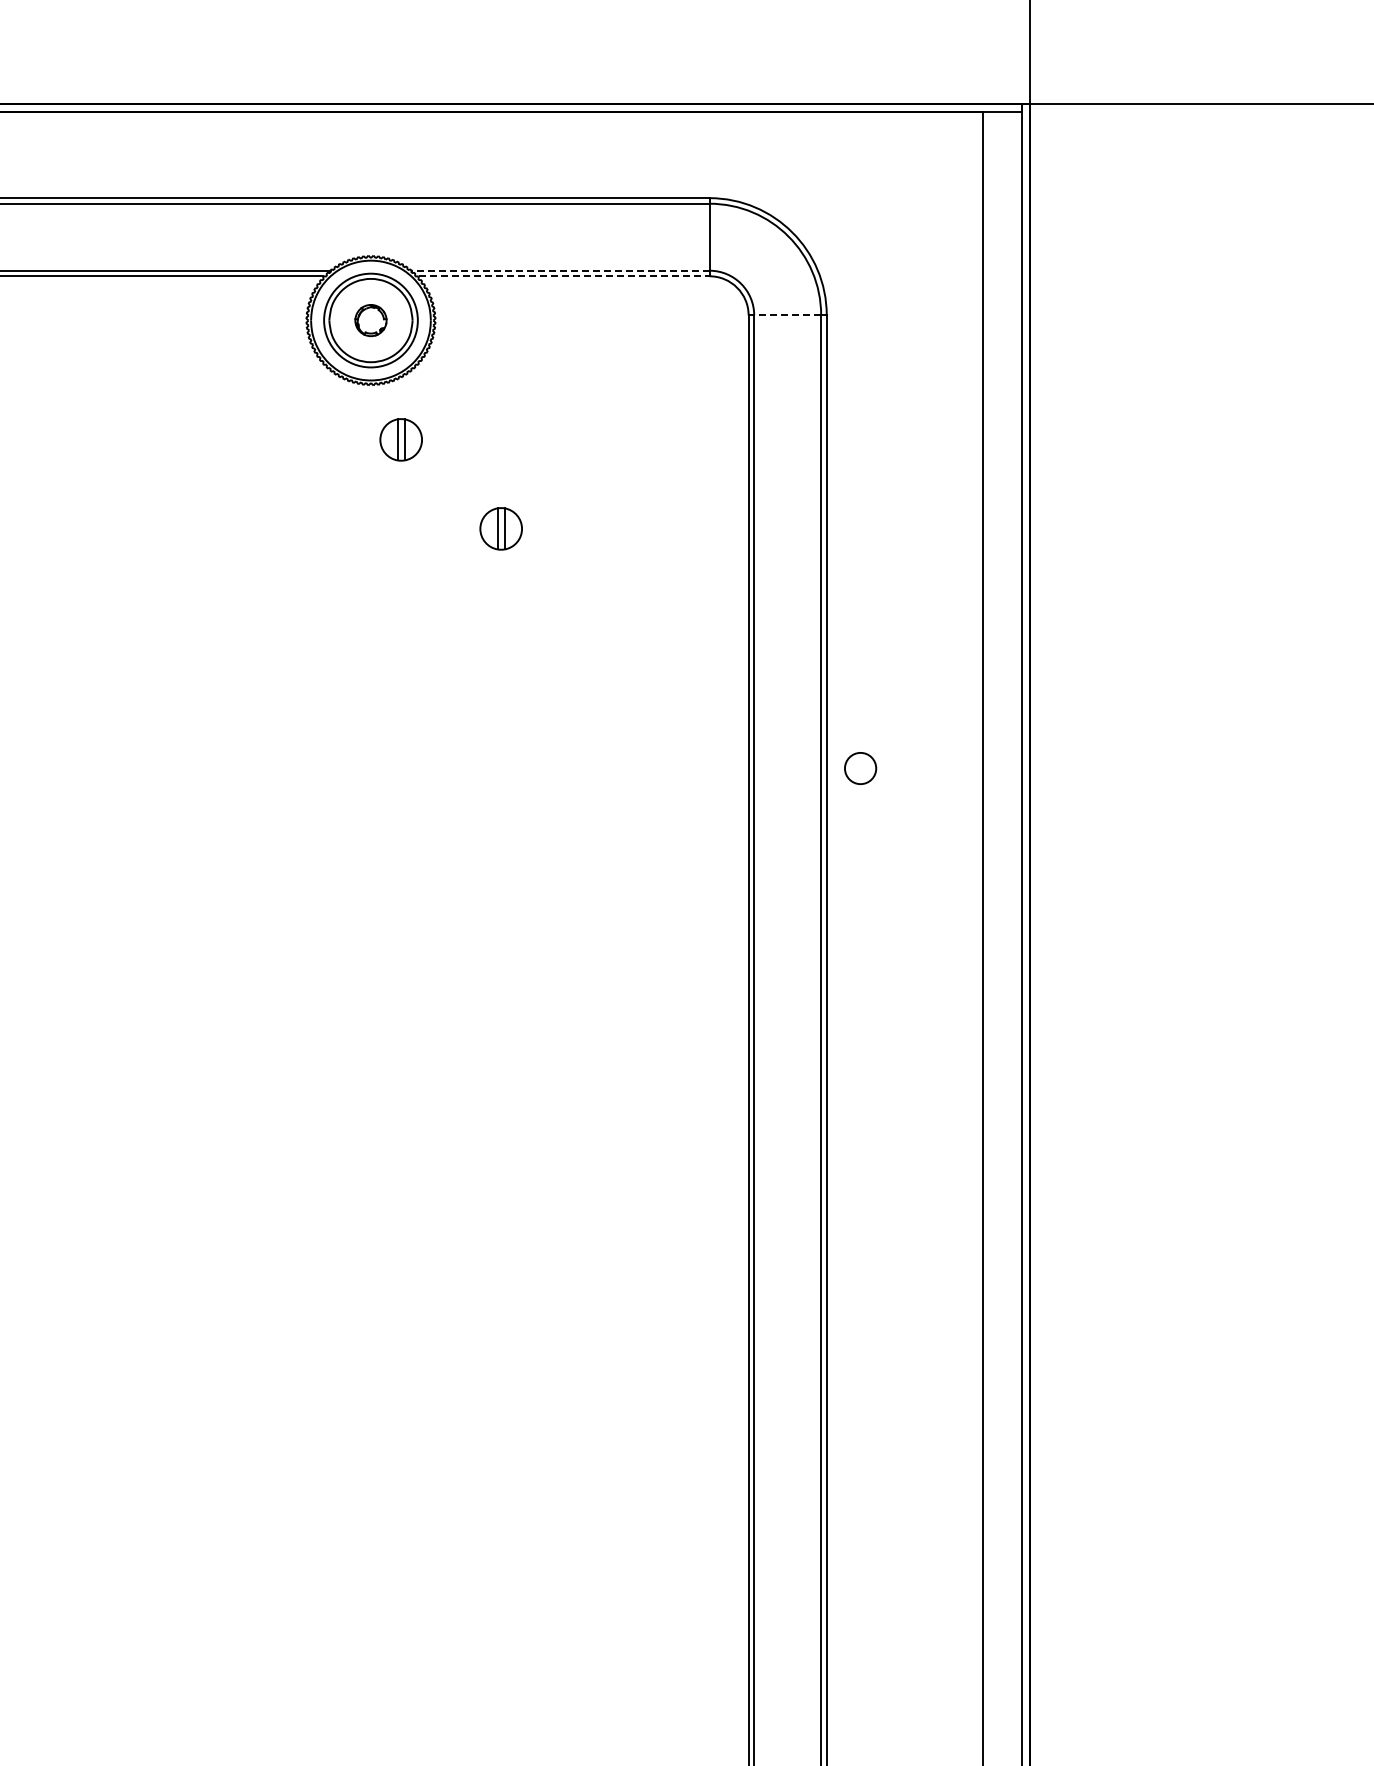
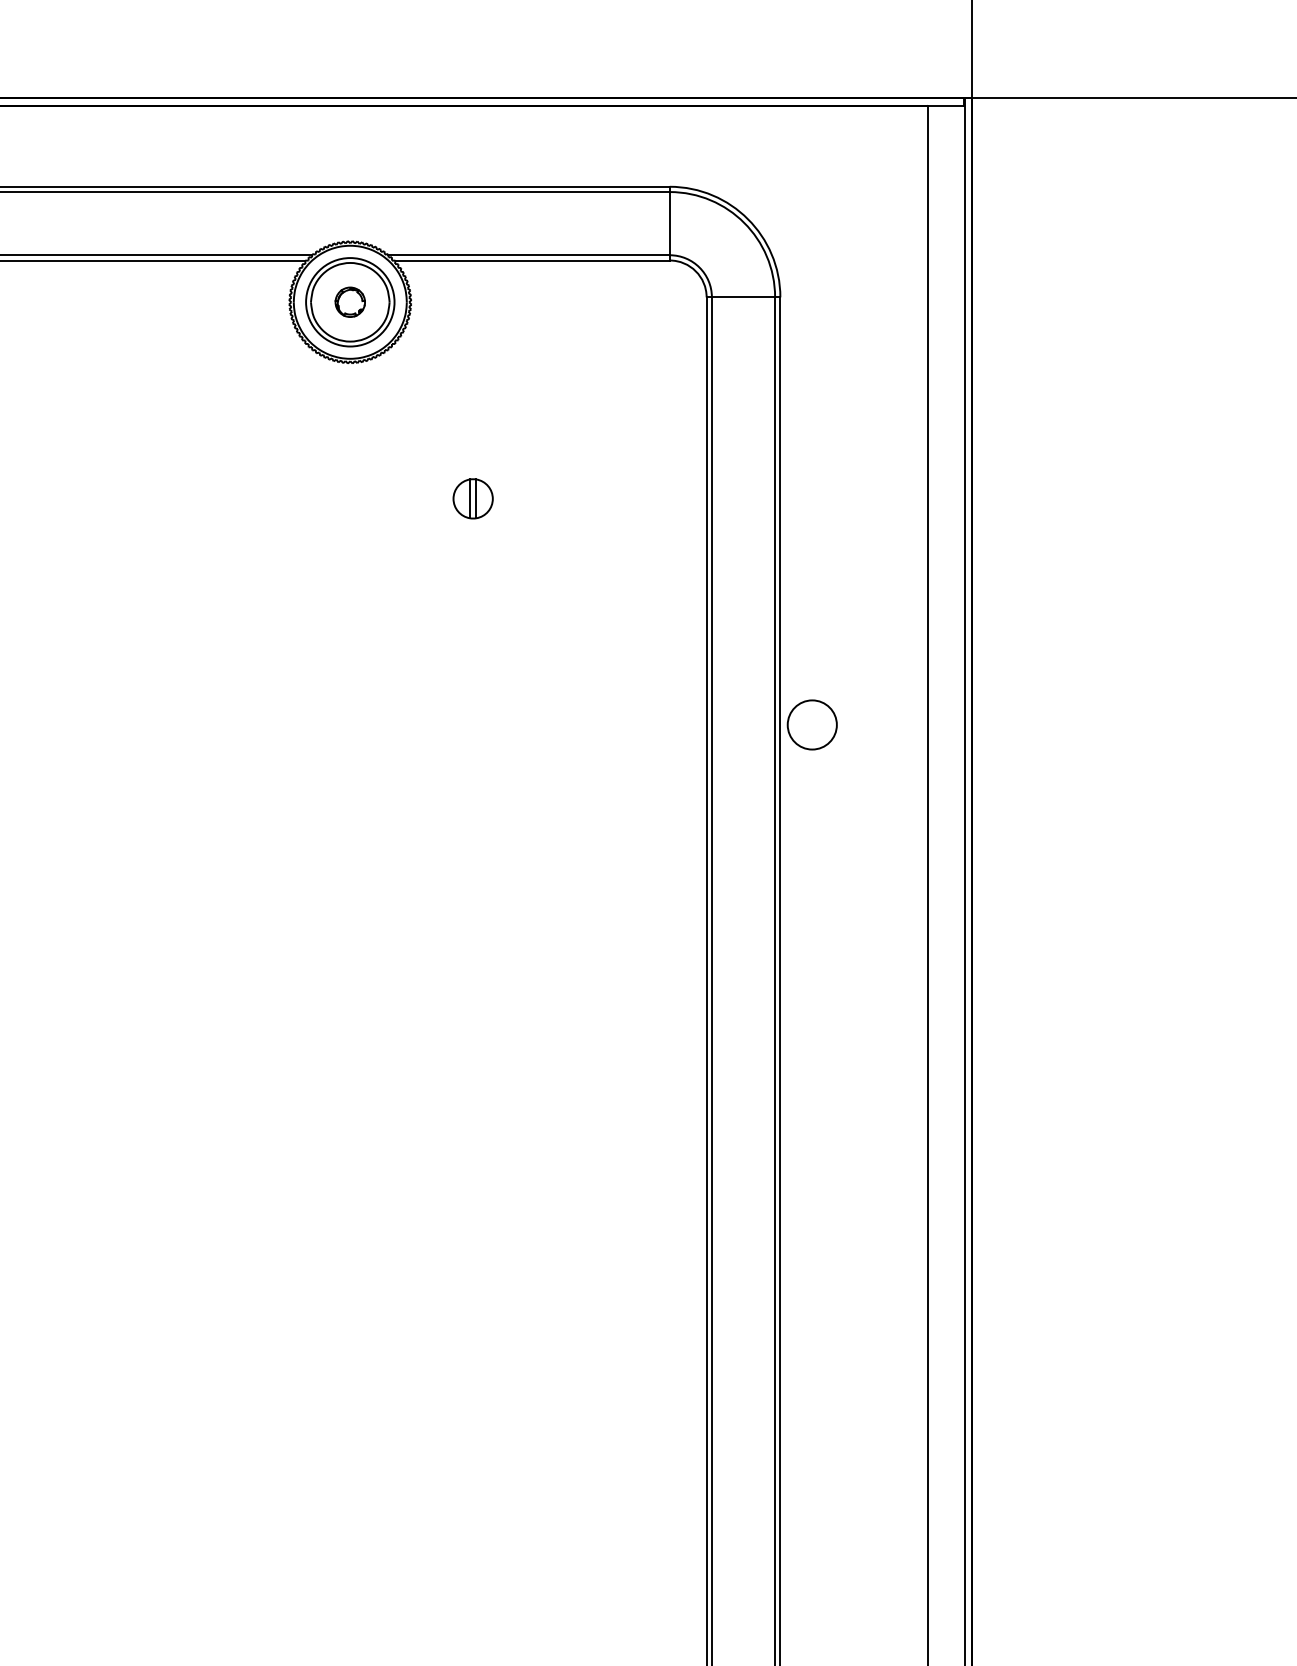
line: (559, 270) -> (528, 255), dashed -> solid
line: (564, 276) -> (532, 260), dashed -> solid
line: (787, 315) -> (743, 297), dashed -> solid
part: (400, 439) -> (378, 414), removed
circle: (860, 768) -> (812, 724), size x1.67

